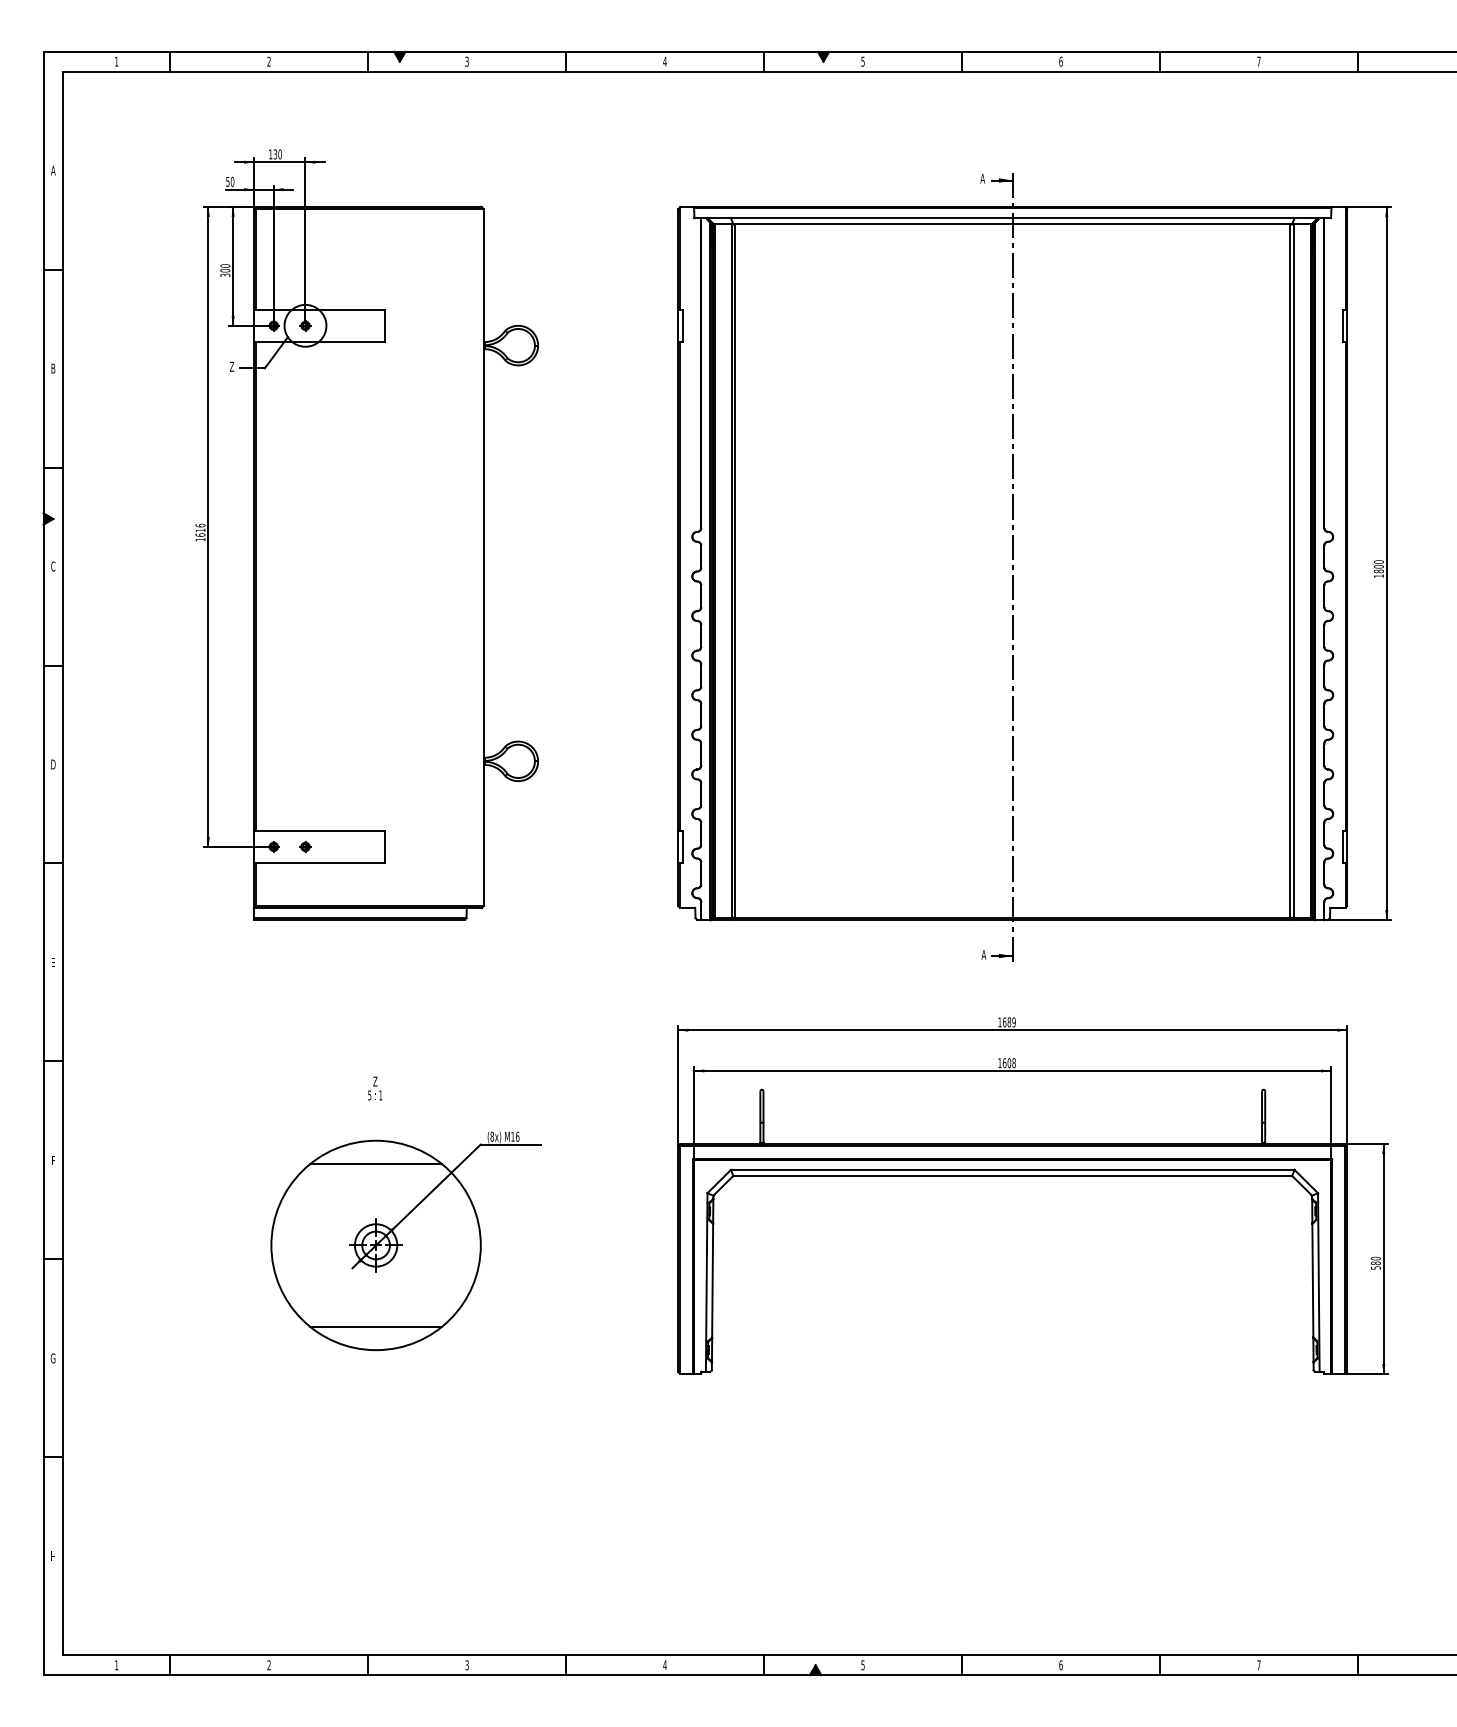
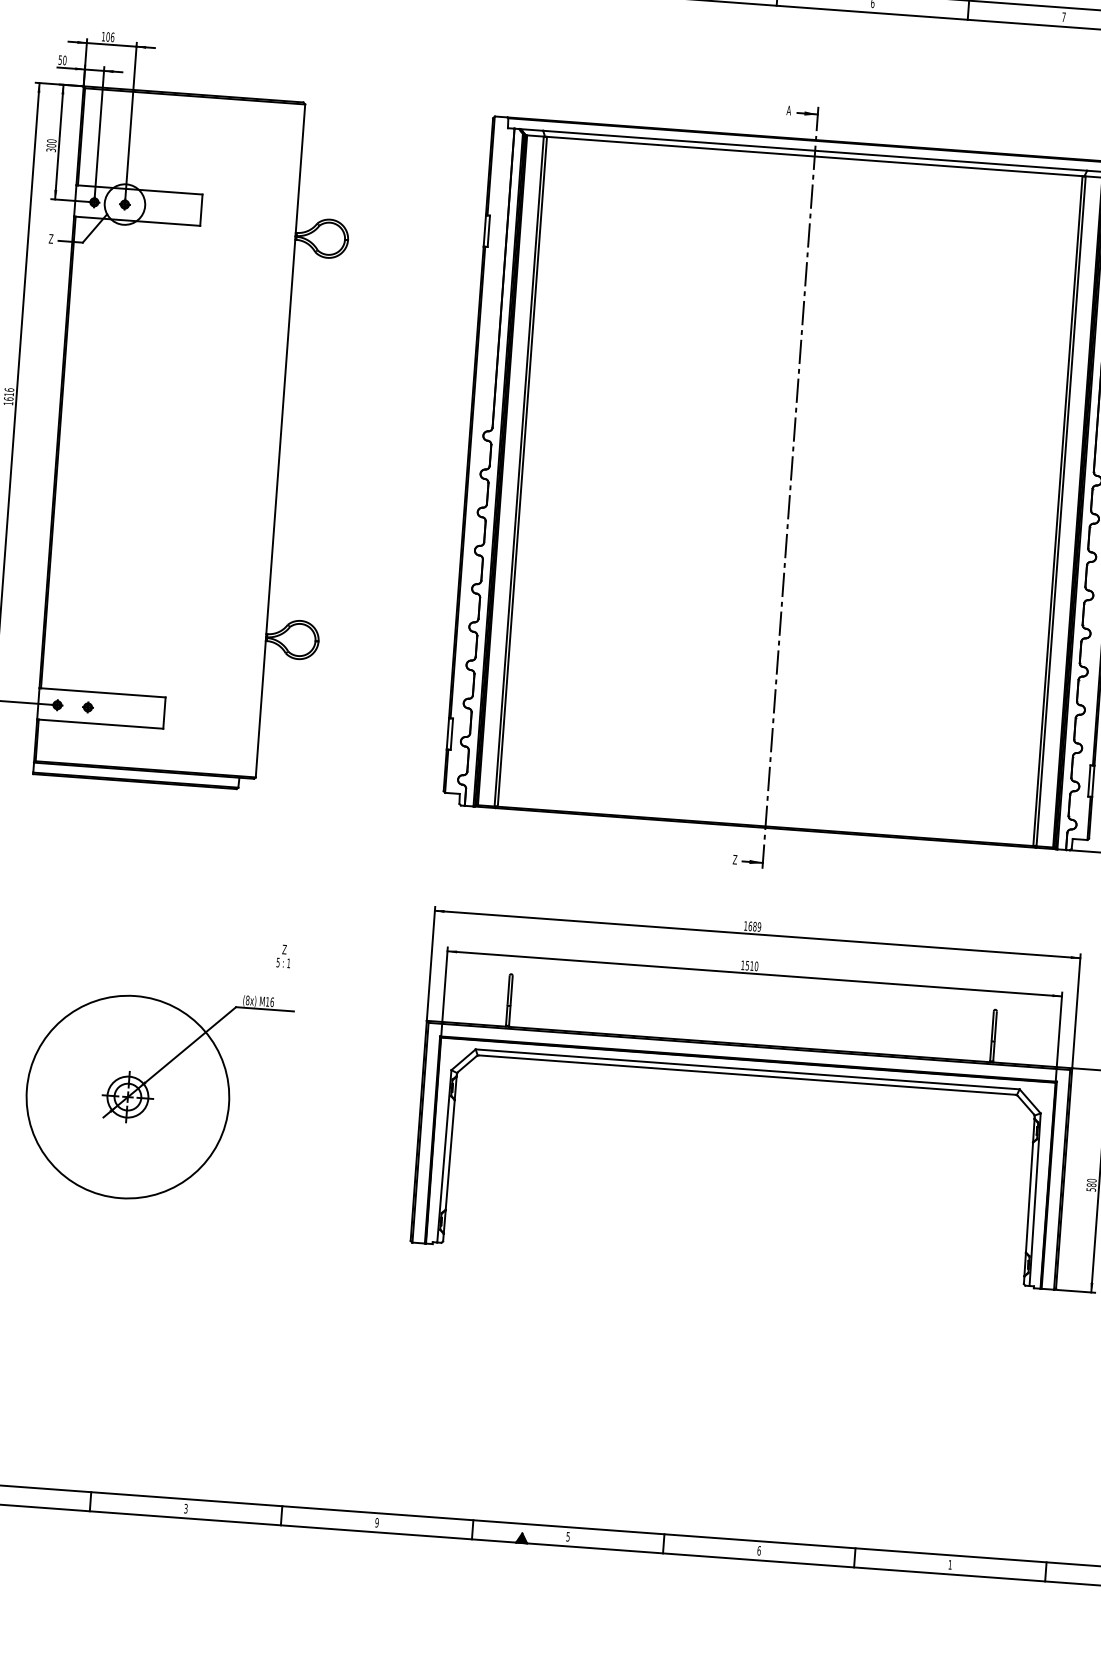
text: (277, 154) -> (110, 37), 130 -> 106
text: (983, 954) -> (734, 859), A -> Z
text: (1008, 1063) -> (751, 966), 1608 -> 1510
text: (375, 1088) -> (284, 956), moved
line: (375, 1164) -> (133, 1018), removed
line: (375, 1326) -> (121, 1175), removed
text: (664, 1665) -> (376, 1522), 4 -> 9
text: (1258, 1665) -> (949, 1565), 7 -> 1

